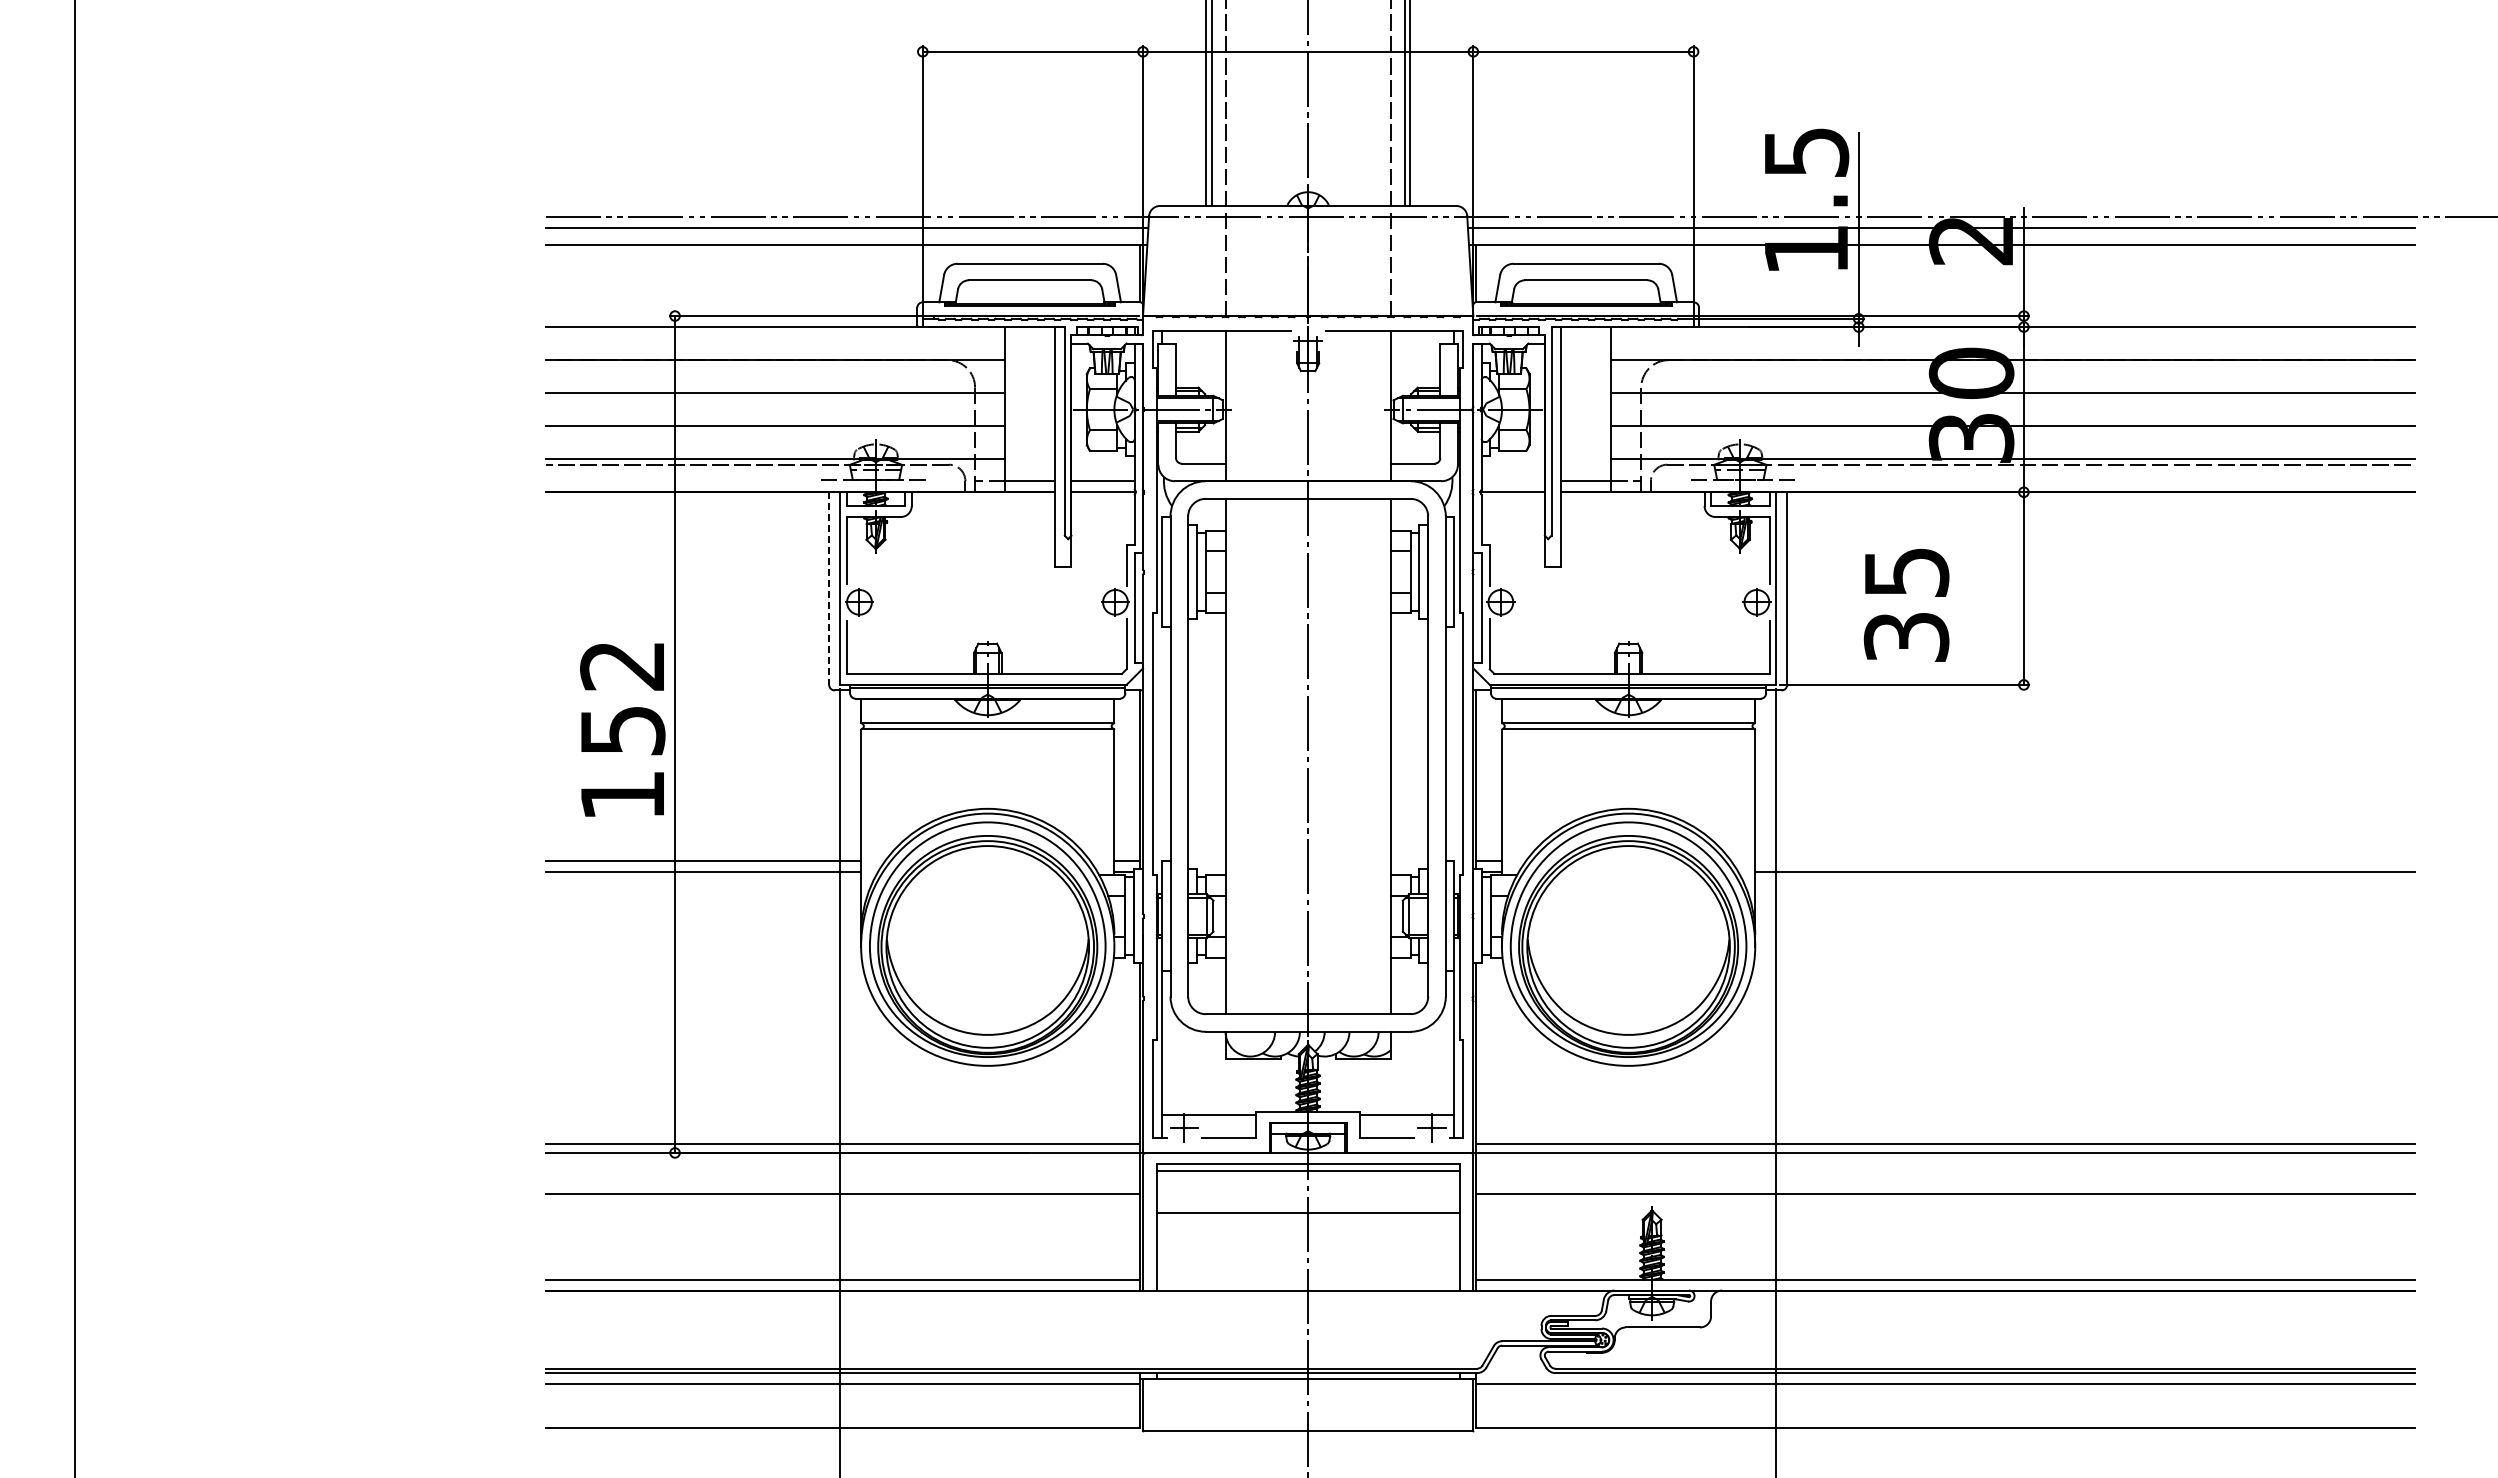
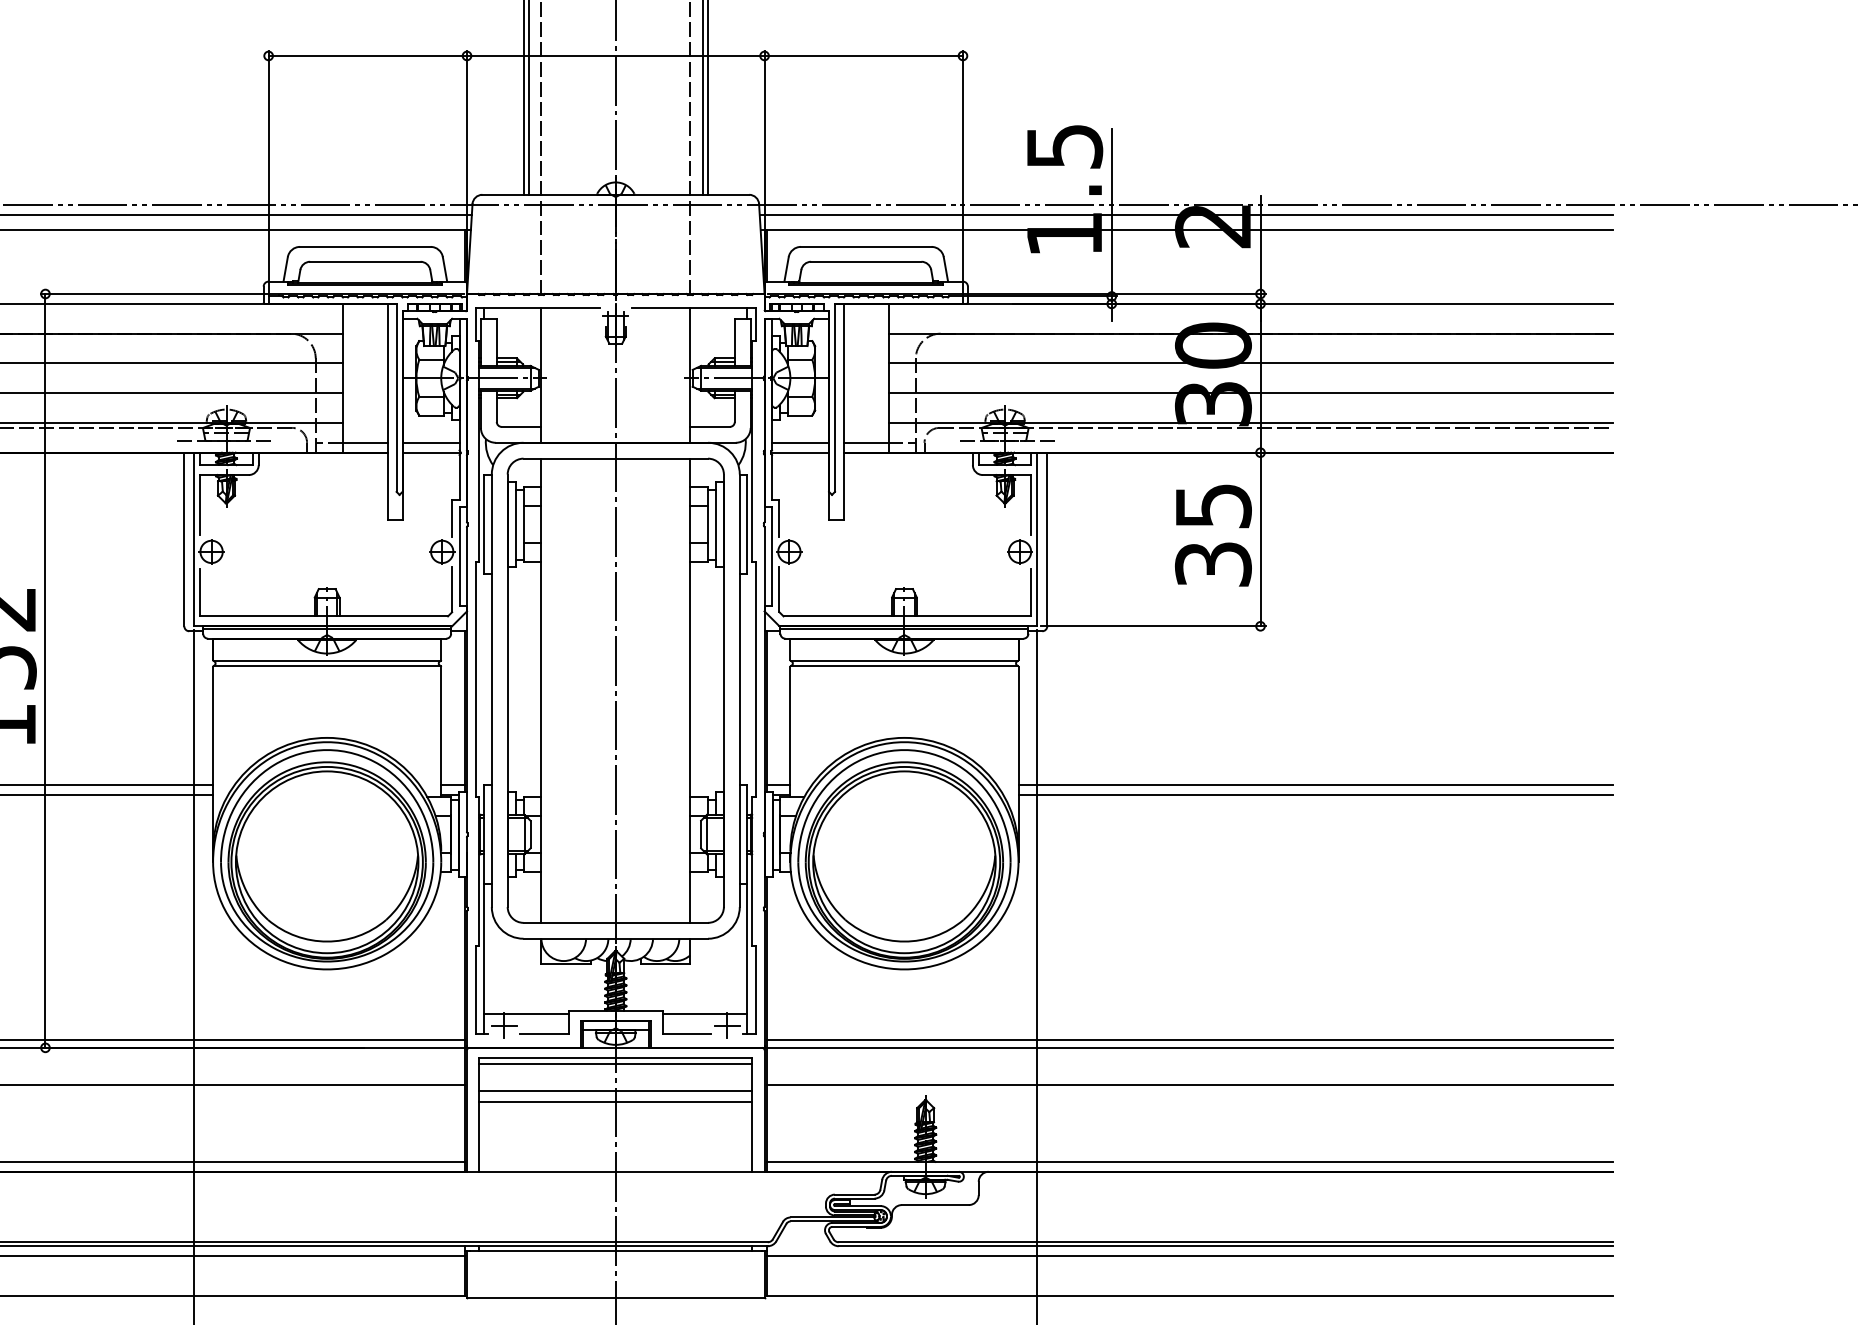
line: (1512, 481) -> (799, 443), added
line: (829, 589) -> (184, 540), dashed -> solid
text: (1906, 604) -> (1213, 534), moved
line: (2084, 861) -> (1315, 785), added
line: (1307, 1200) -> (615, 1090), added

